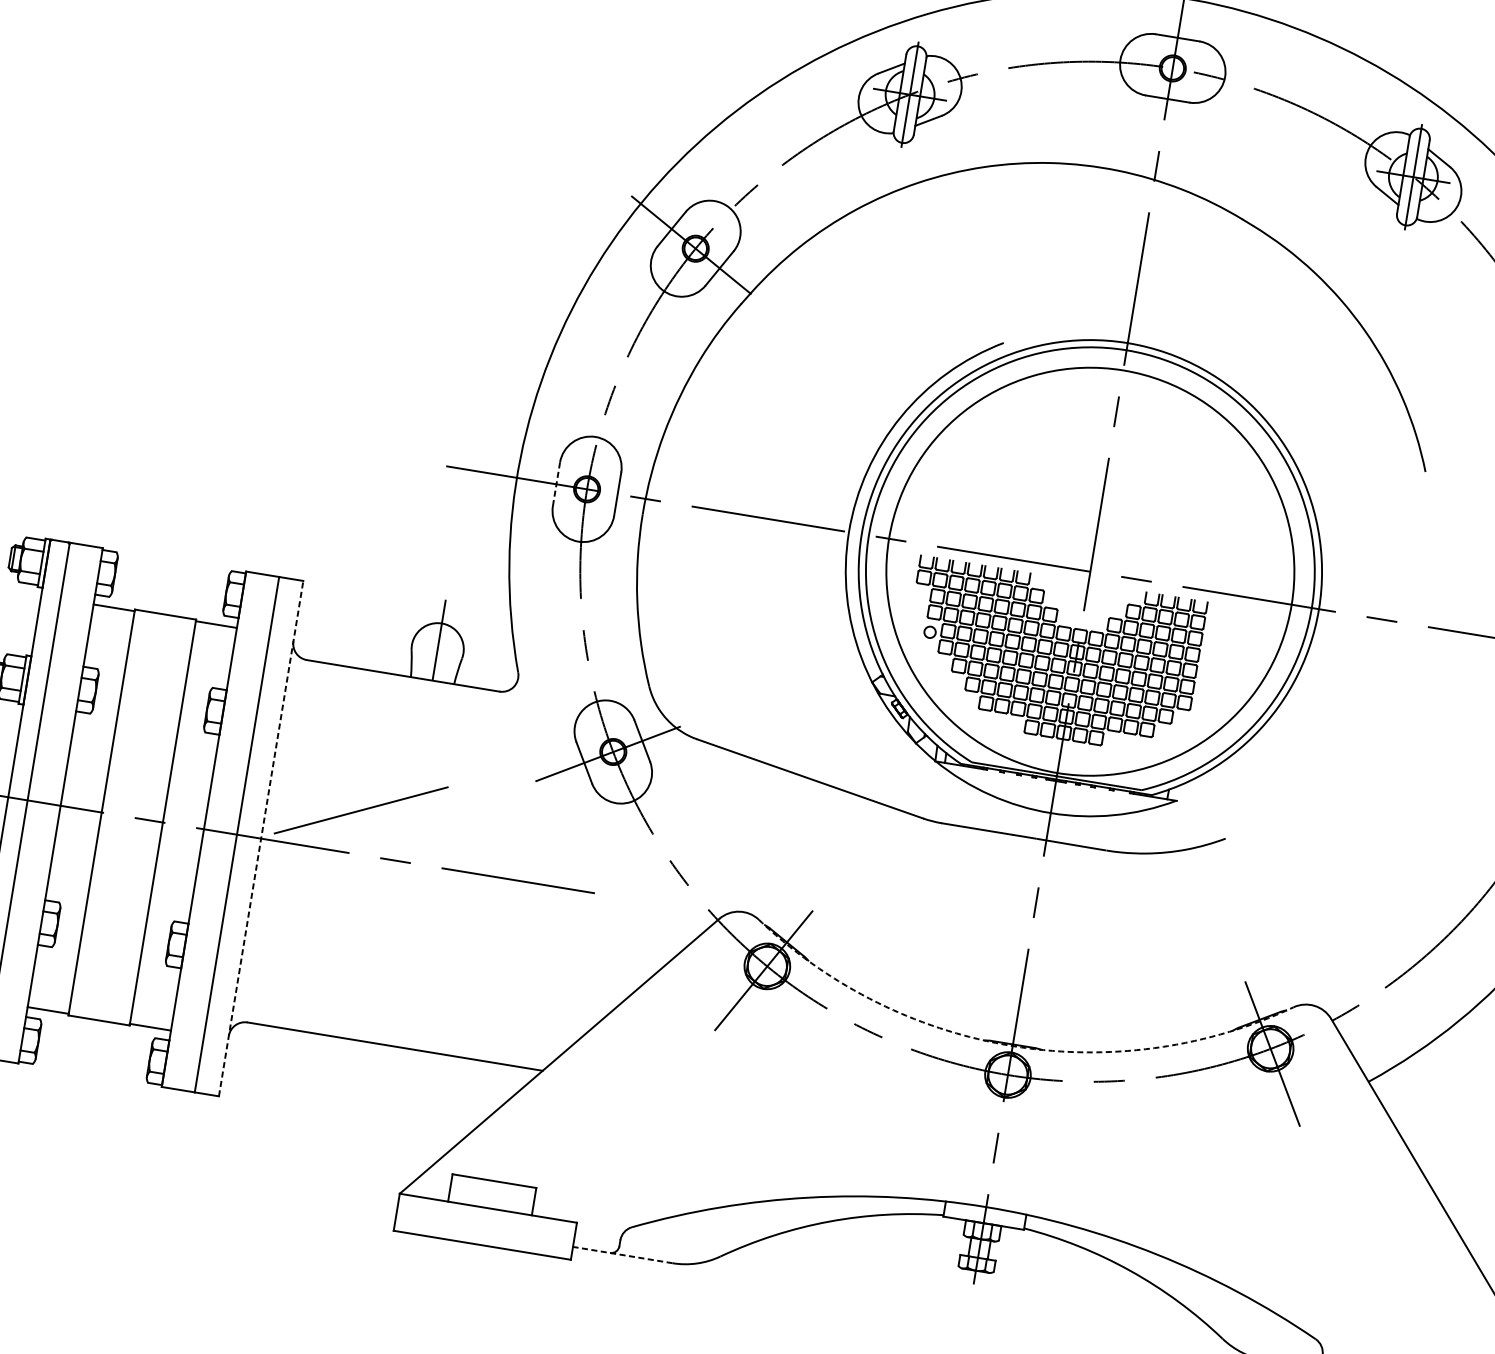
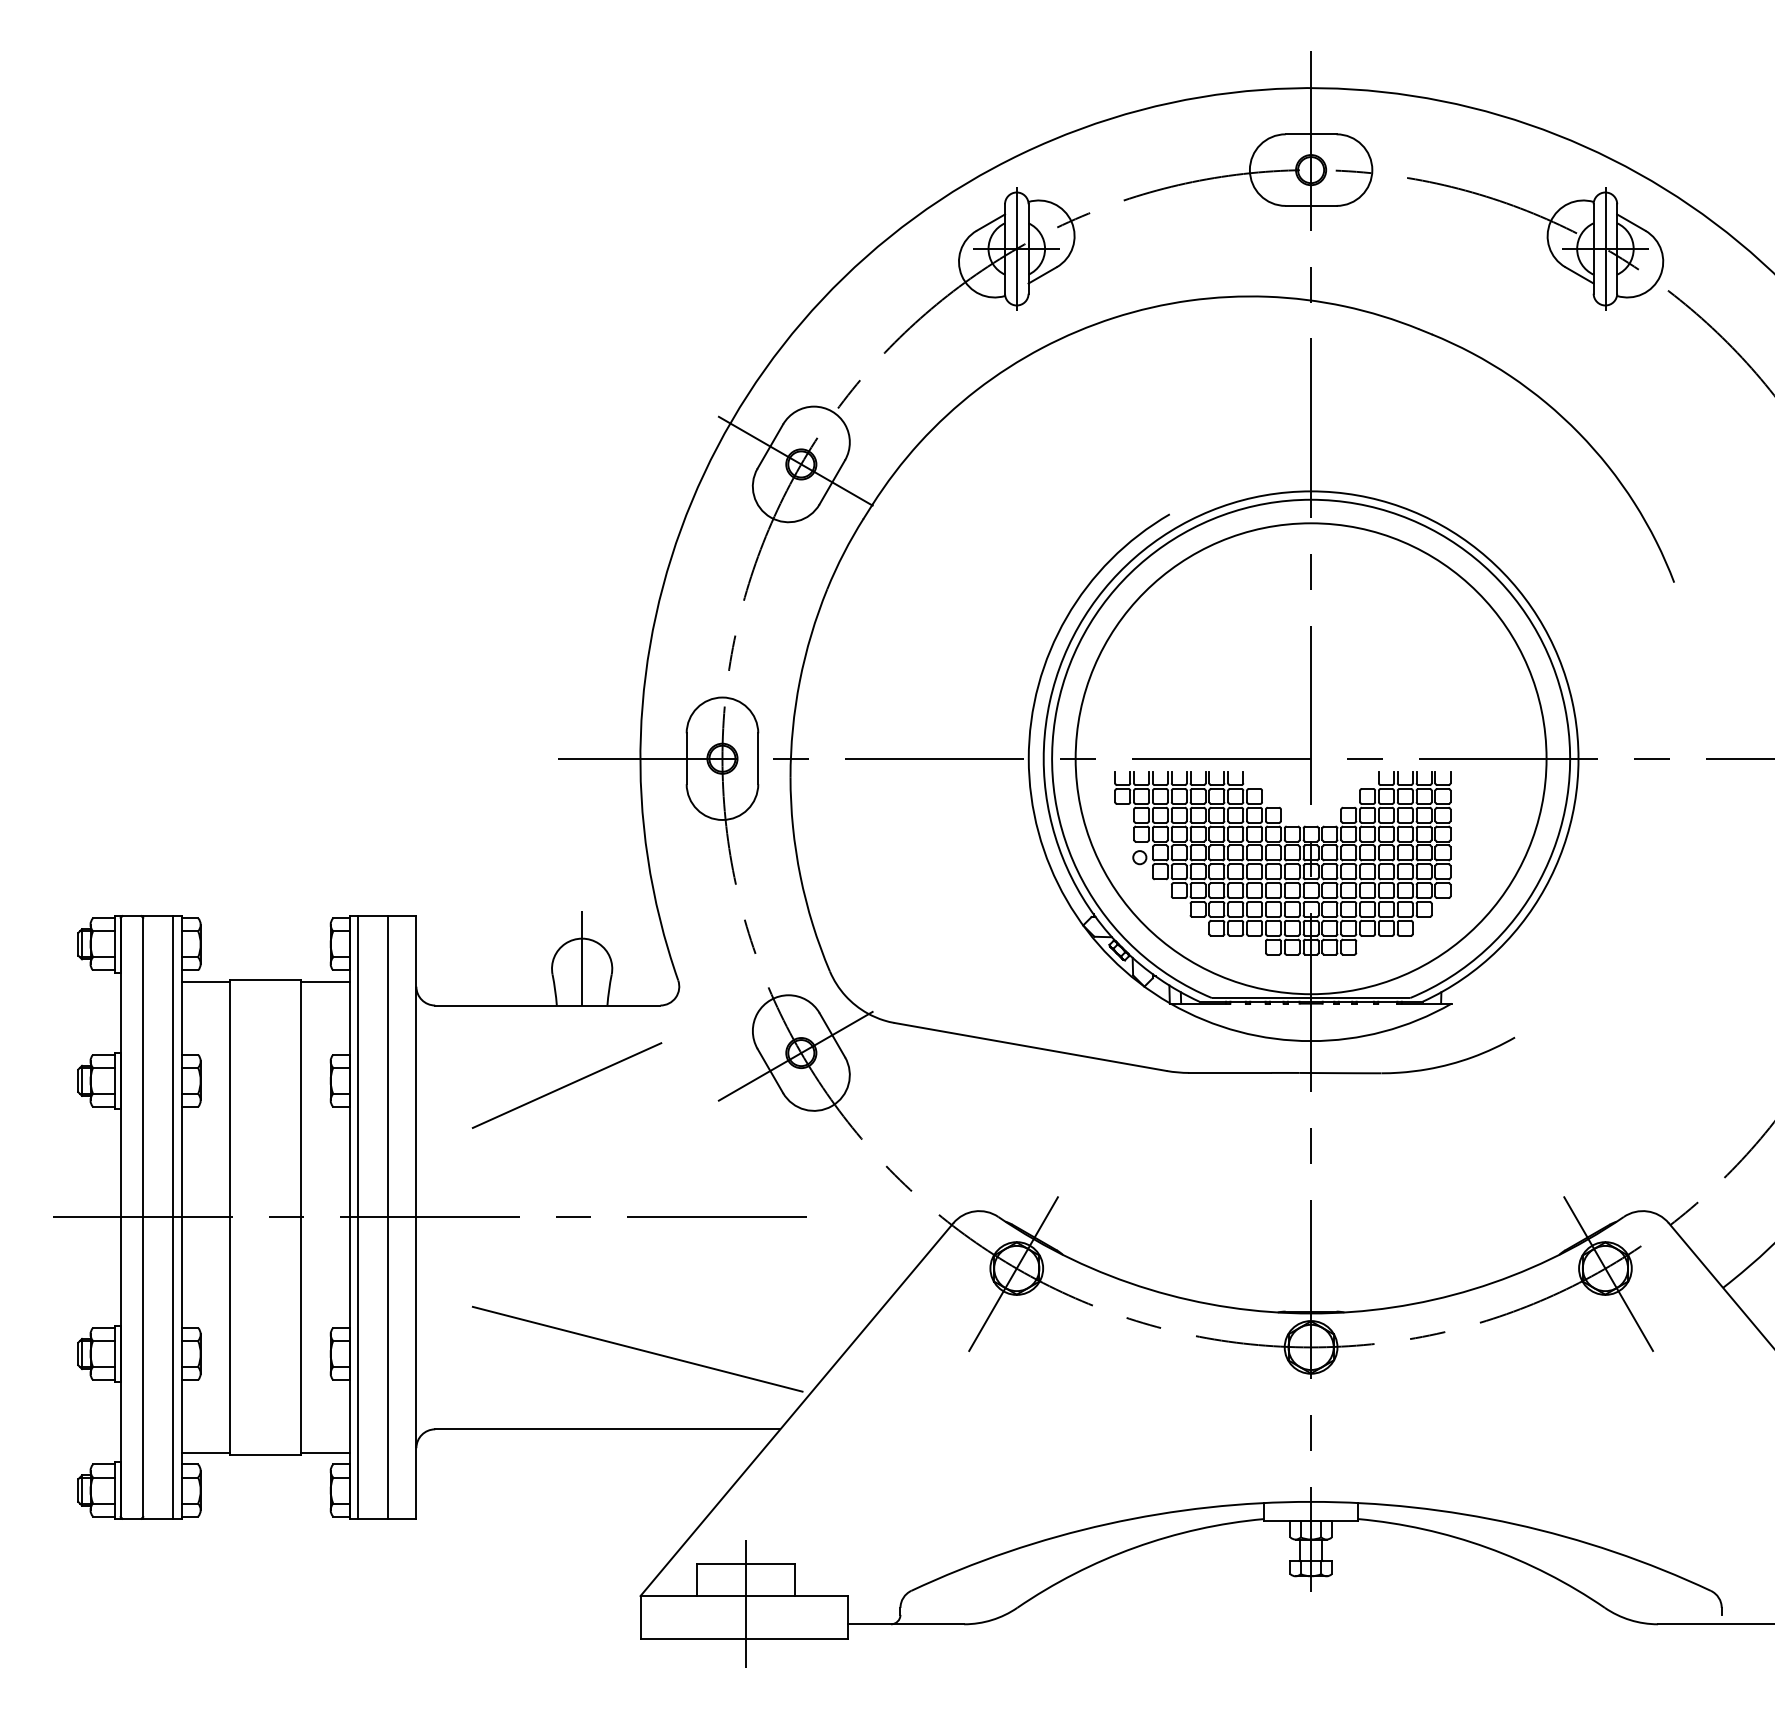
line: (556, 484) -> (686, 758), dashed -> solid
line: (53, 804) -> (173, 1217), added
line: (360, 810) -> (566, 1085), moved
line: (210, 830) -> (357, 1217), added
line: (261, 837) -> (416, 1216), dashed -> solid
line: (431, 981) -> (637, 1348), added
arc: (1013, 1046) -> (1311, 1313), dashed -> solid
line: (489, 1214) -> (746, 1603), added
line: (622, 1255) -> (905, 1624), dashed -> solid

